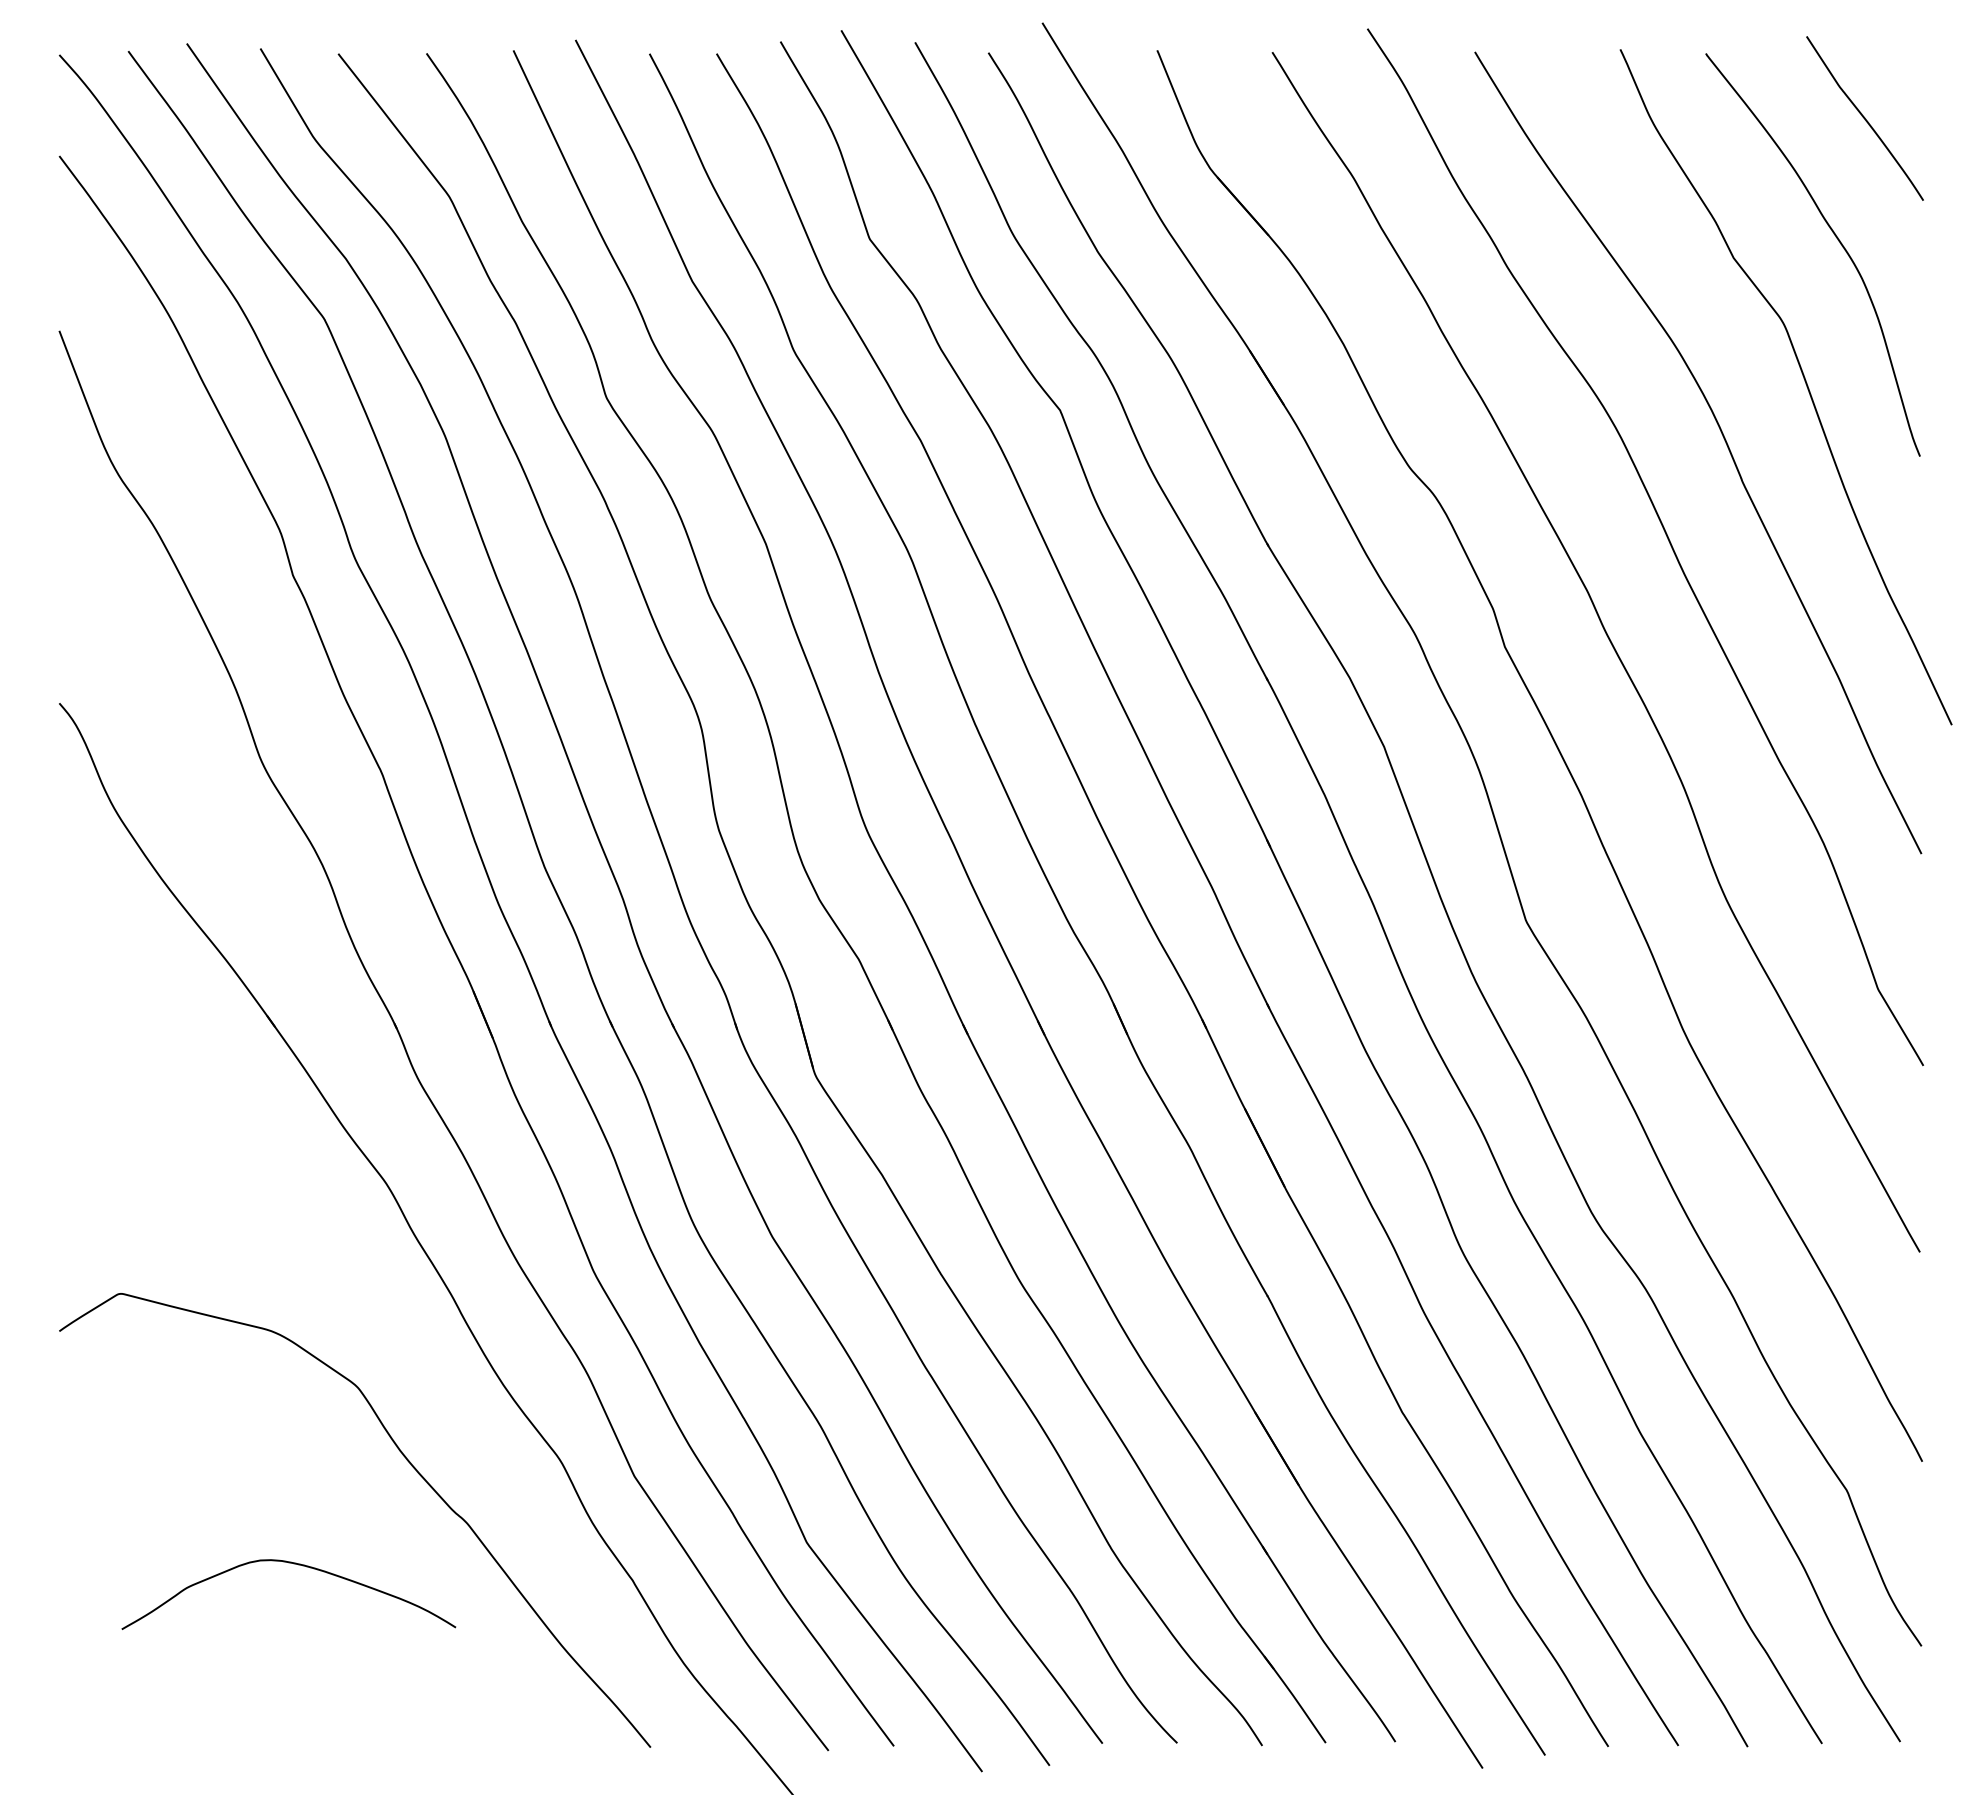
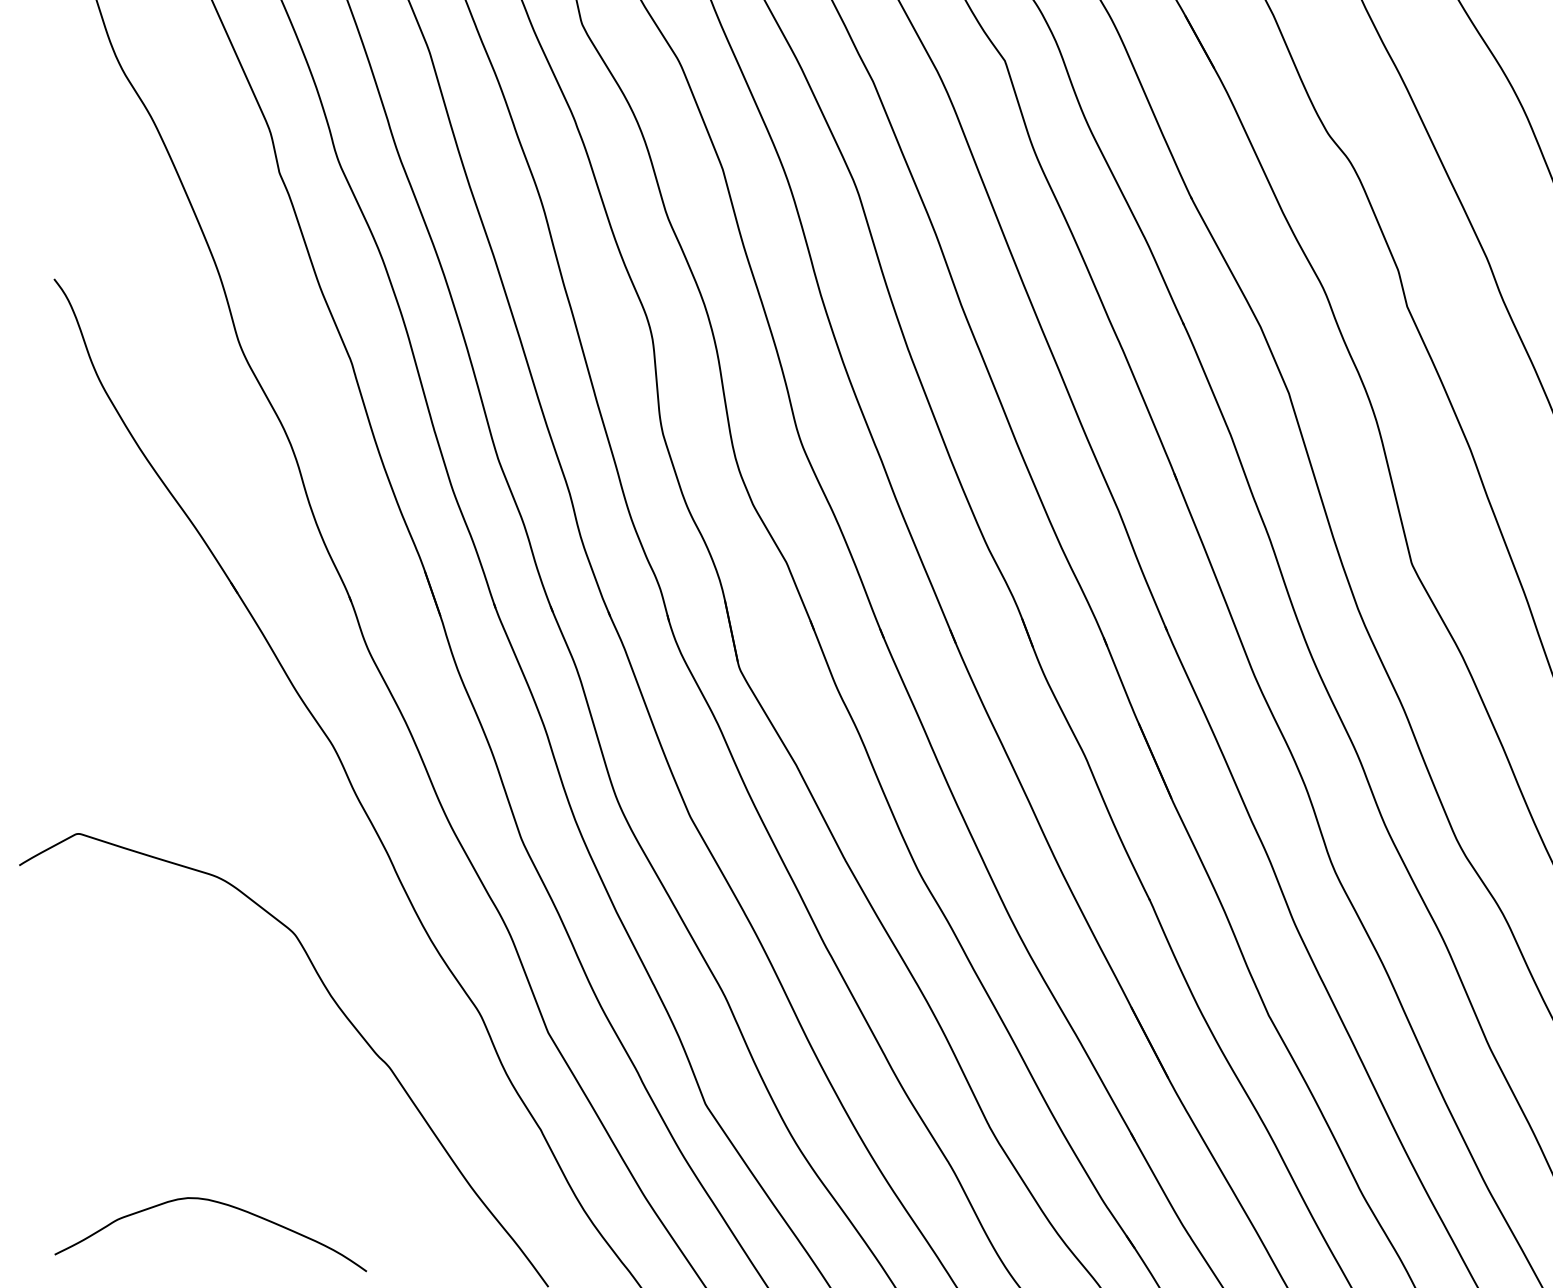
curve: (293, 1564) -> (218, 1203), moved

